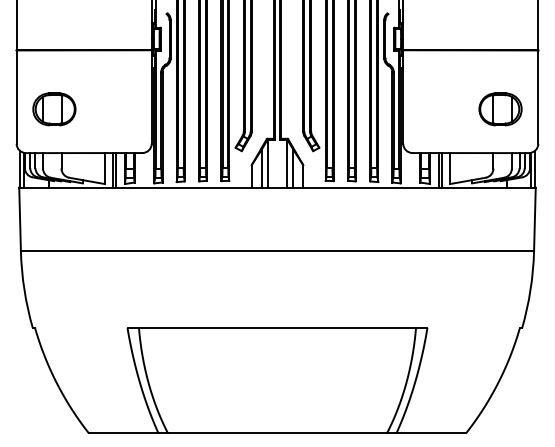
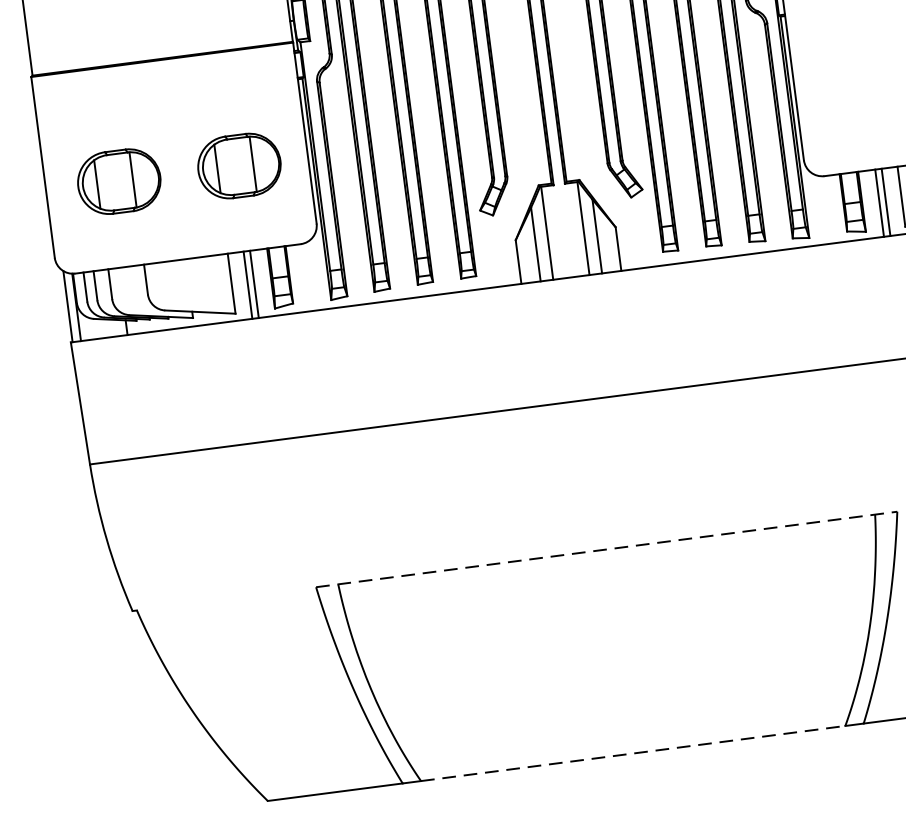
part: (116, 109) -> (239, 166), added
line: (277, 328) -> (606, 550), solid -> dashed
line: (277, 433) -> (633, 753), solid -> dashed

